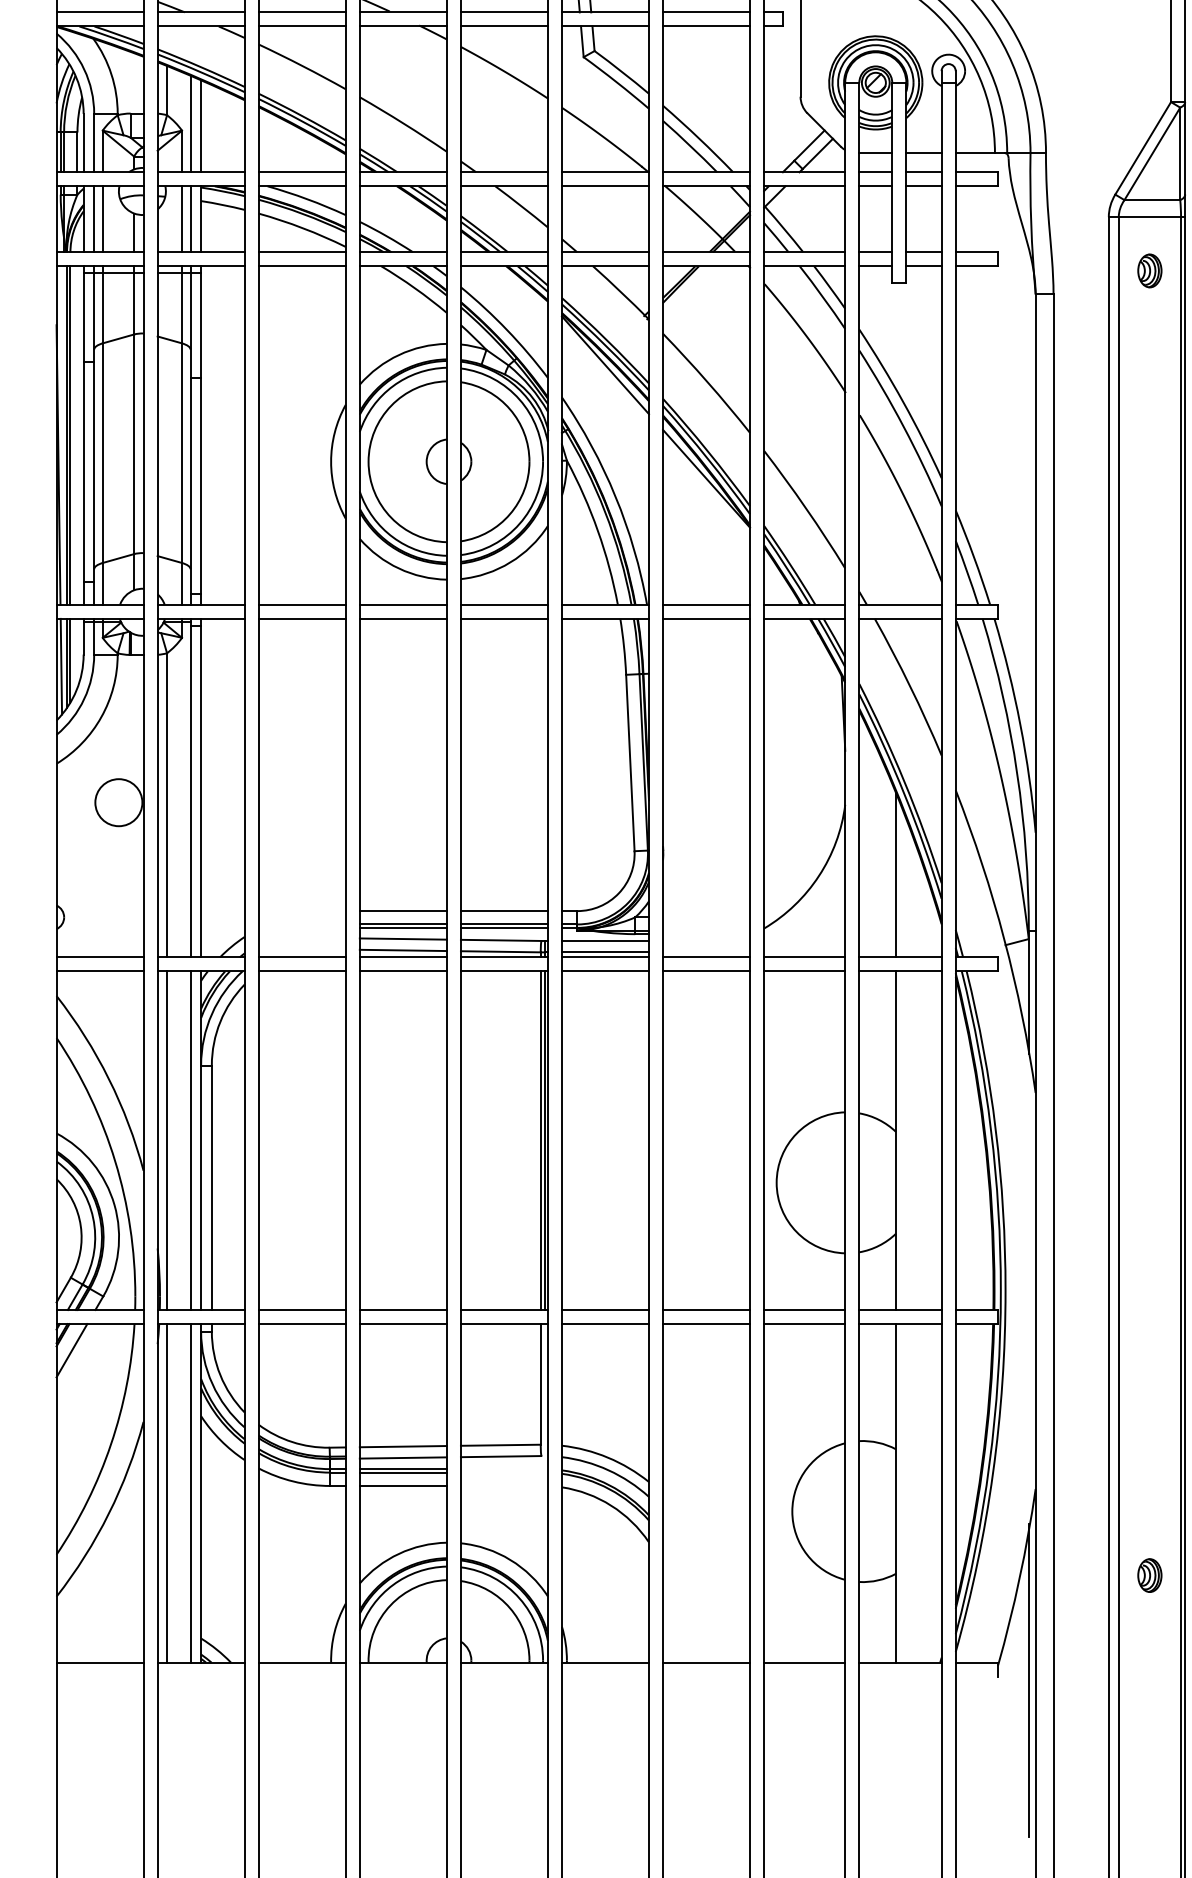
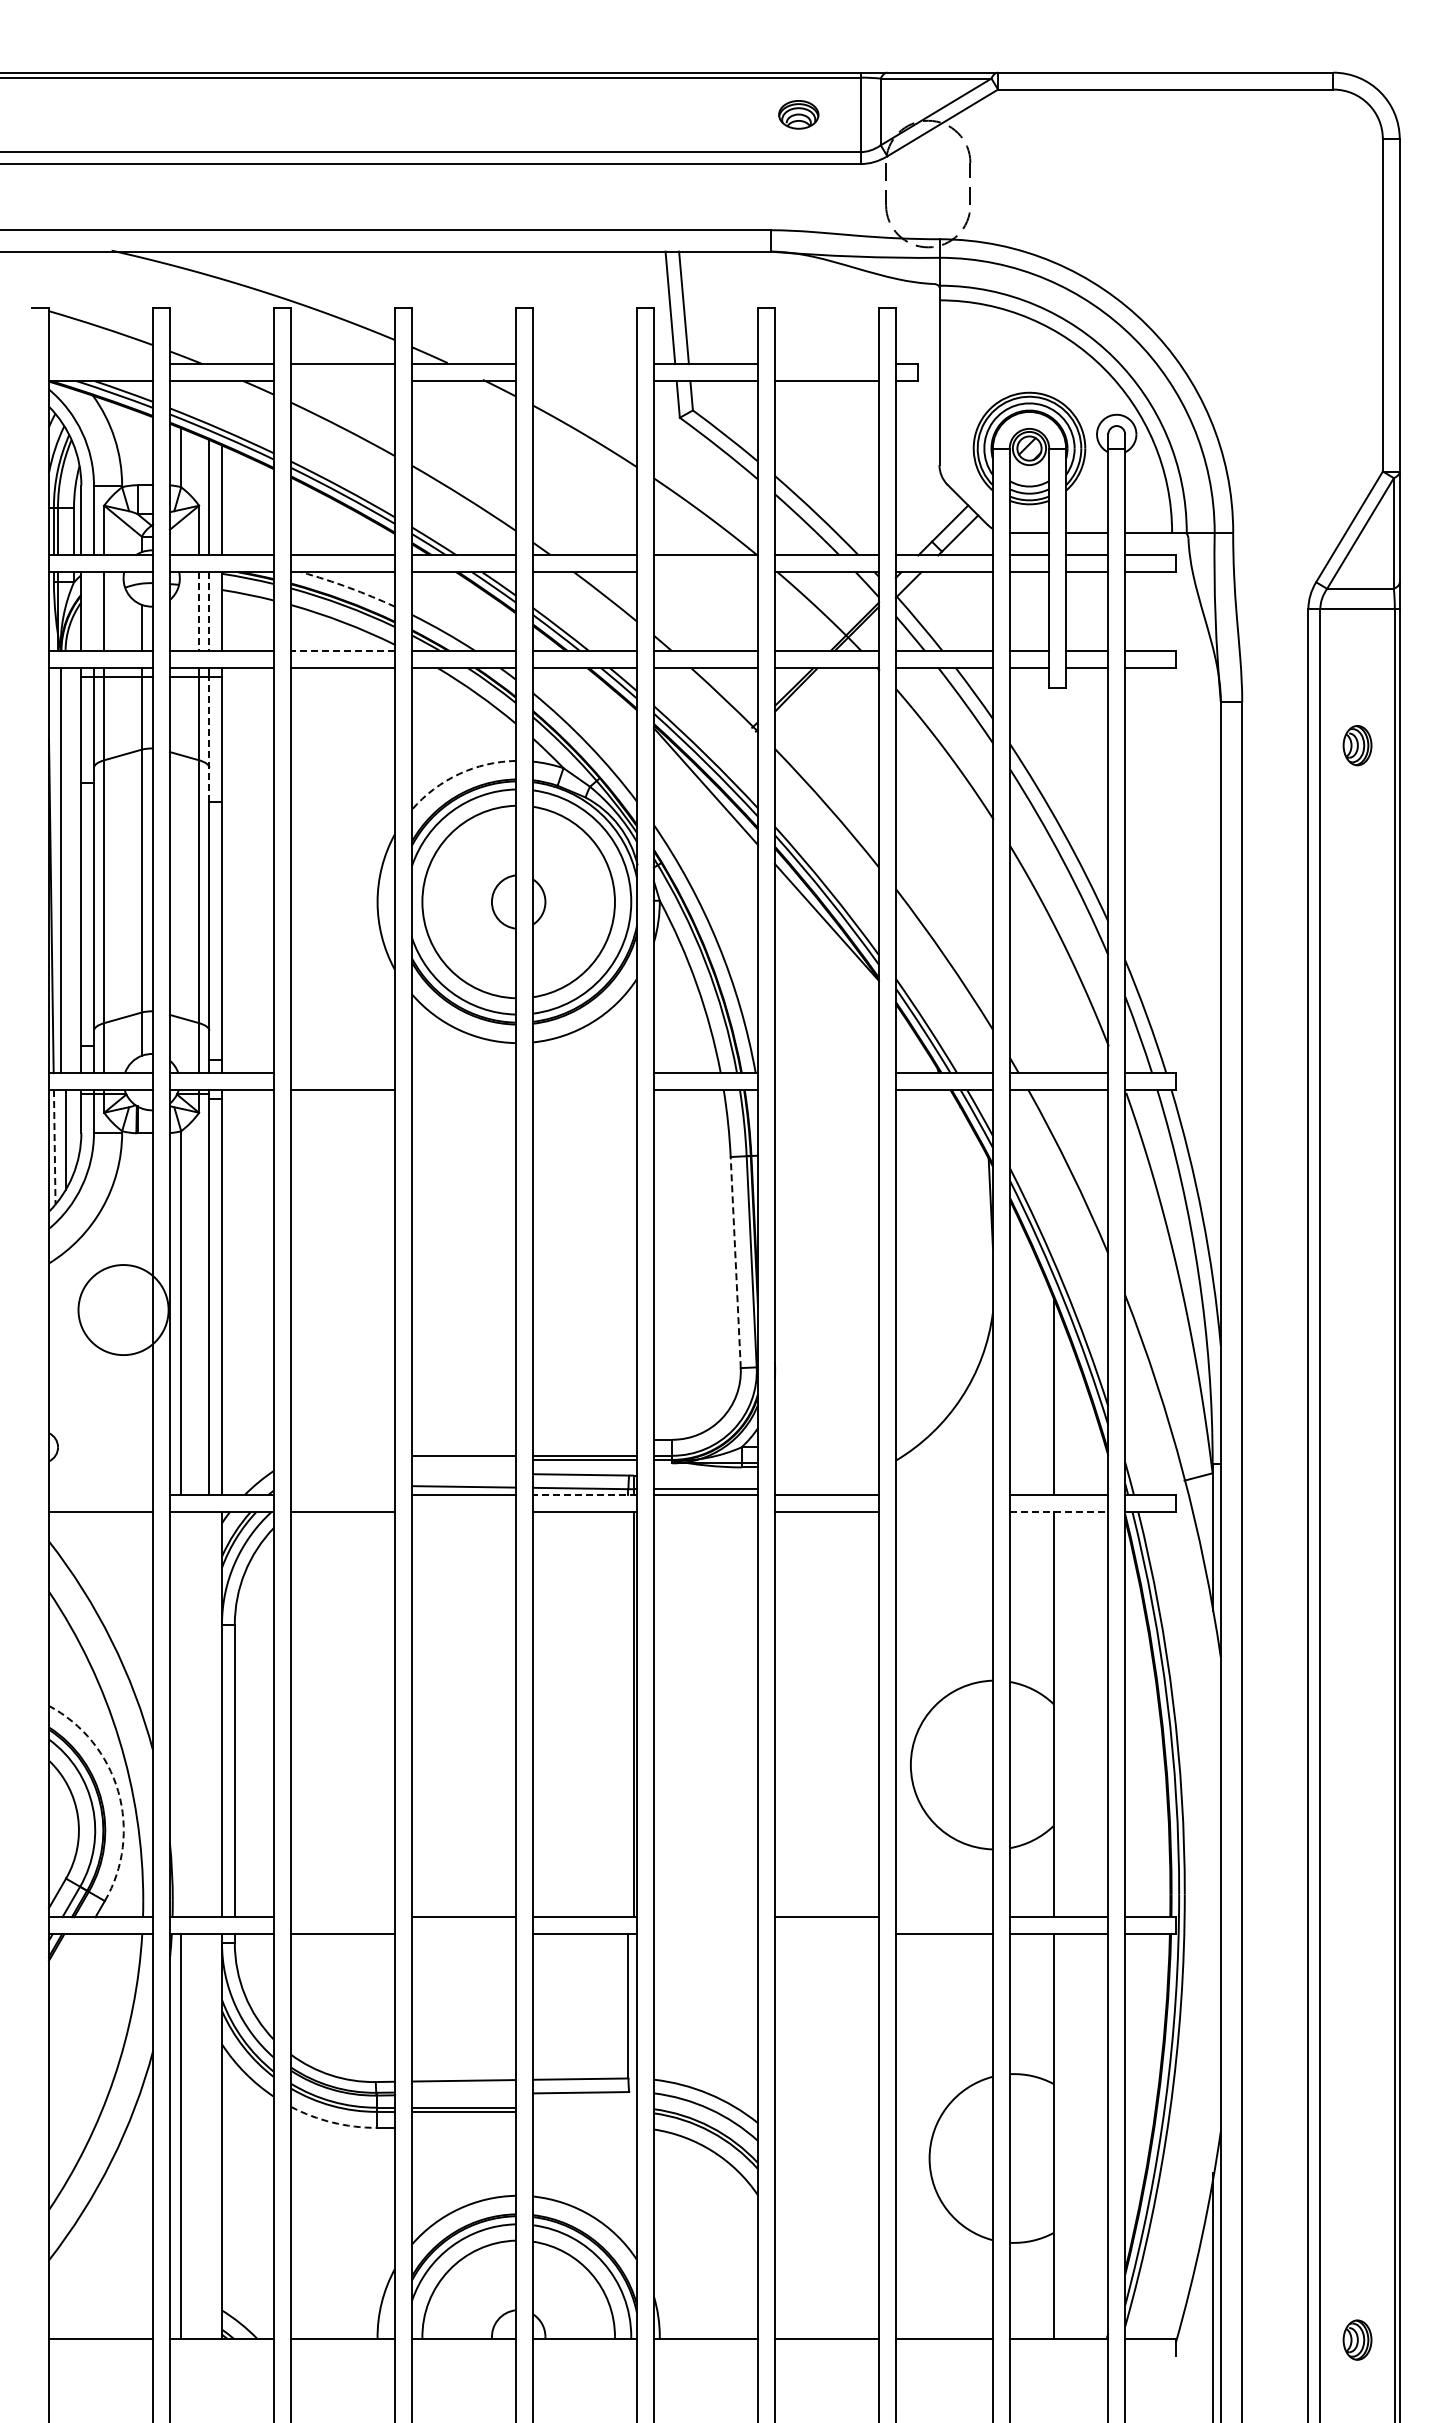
line: (100, 12) -> (101, 364), removed
line: (504, 12) -> (584, 364), removed
line: (706, 12) -> (826, 364), removed
line: (301, 26) -> (342, 381), removed
line: (504, 26) -> (584, 381), removed
line: (605, 186) -> (705, 572), removed
arc: (307, 198) -> (349, 587), solid -> dashed
line: (94, 219) -> (94, 611), removed
line: (182, 219) -> (199, 612), solid -> dashed
line: (190, 219) -> (209, 612), solid -> dashed
line: (301, 252) -> (342, 651), solid -> dashed
part: (1149, 270) -> (1357, 745), moved
line: (190, 325) -> (209, 739), solid -> dashed
arc: (398, 355) -> (458, 774), solid -> dashed
line: (70, 435) -> (65, 870), removed
line: (301, 605) -> (342, 1073), removed
line: (402, 605) -> (463, 1073), removed
line: (504, 605) -> (584, 1073), removed
line: (706, 605) -> (826, 1073), removed
line: (402, 619) -> (463, 1090), removed
line: (504, 619) -> (584, 1090), removed
line: (706, 619) -> (826, 1090), removed
line: (67, 663) -> (61, 1143), removed
line: (61, 666) -> (54, 1147), solid -> dashed
line: (630, 762) -> (735, 1262), solid -> dashed
circle: (118, 802) -> (123, 1309), size x1.6
line: (402, 910) -> (463, 1439), removed
line: (504, 910) -> (584, 1439), removed
line: (402, 927) -> (463, 1459), removed
line: (402, 938) -> (463, 1472), removed
line: (605, 940) -> (705, 1475), removed
line: (100, 957) -> (101, 1495), removed
line: (301, 957) -> (342, 1495), removed
line: (504, 957) -> (584, 1495), solid -> dashed
line: (803, 957) -> (943, 1495), removed
line: (402, 971) -> (463, 1512), removed
line: (605, 971) -> (705, 1512), removed
line: (803, 971) -> (943, 1512), removed
line: (900, 971) -> (1059, 1512), solid -> dashed
line: (167, 1140) -> (181, 1714), removed
line: (190, 1140) -> (209, 1714), removed
line: (540, 1140) -> (628, 1714), removed
arc: (114, 1204) -> (118, 1791), solid -> dashed
line: (301, 1310) -> (342, 1917), removed
line: (605, 1310) -> (705, 1917), removed
line: (803, 1310) -> (943, 1917), removed
line: (402, 1324) -> (463, 1934), removed
line: (605, 1324) -> (705, 1934), removed
line: (706, 1324) -> (826, 1934), removed
line: (72, 1350) -> (67, 1965), removed
line: (402, 1458) -> (463, 2094), removed
arc: (293, 1481) -> (332, 2122), solid -> dashed
line: (402, 1485) -> (463, 2127), removed
line: (190, 1493) -> (209, 2136), removed
part: (1149, 1575) -> (1357, 2339), moved

